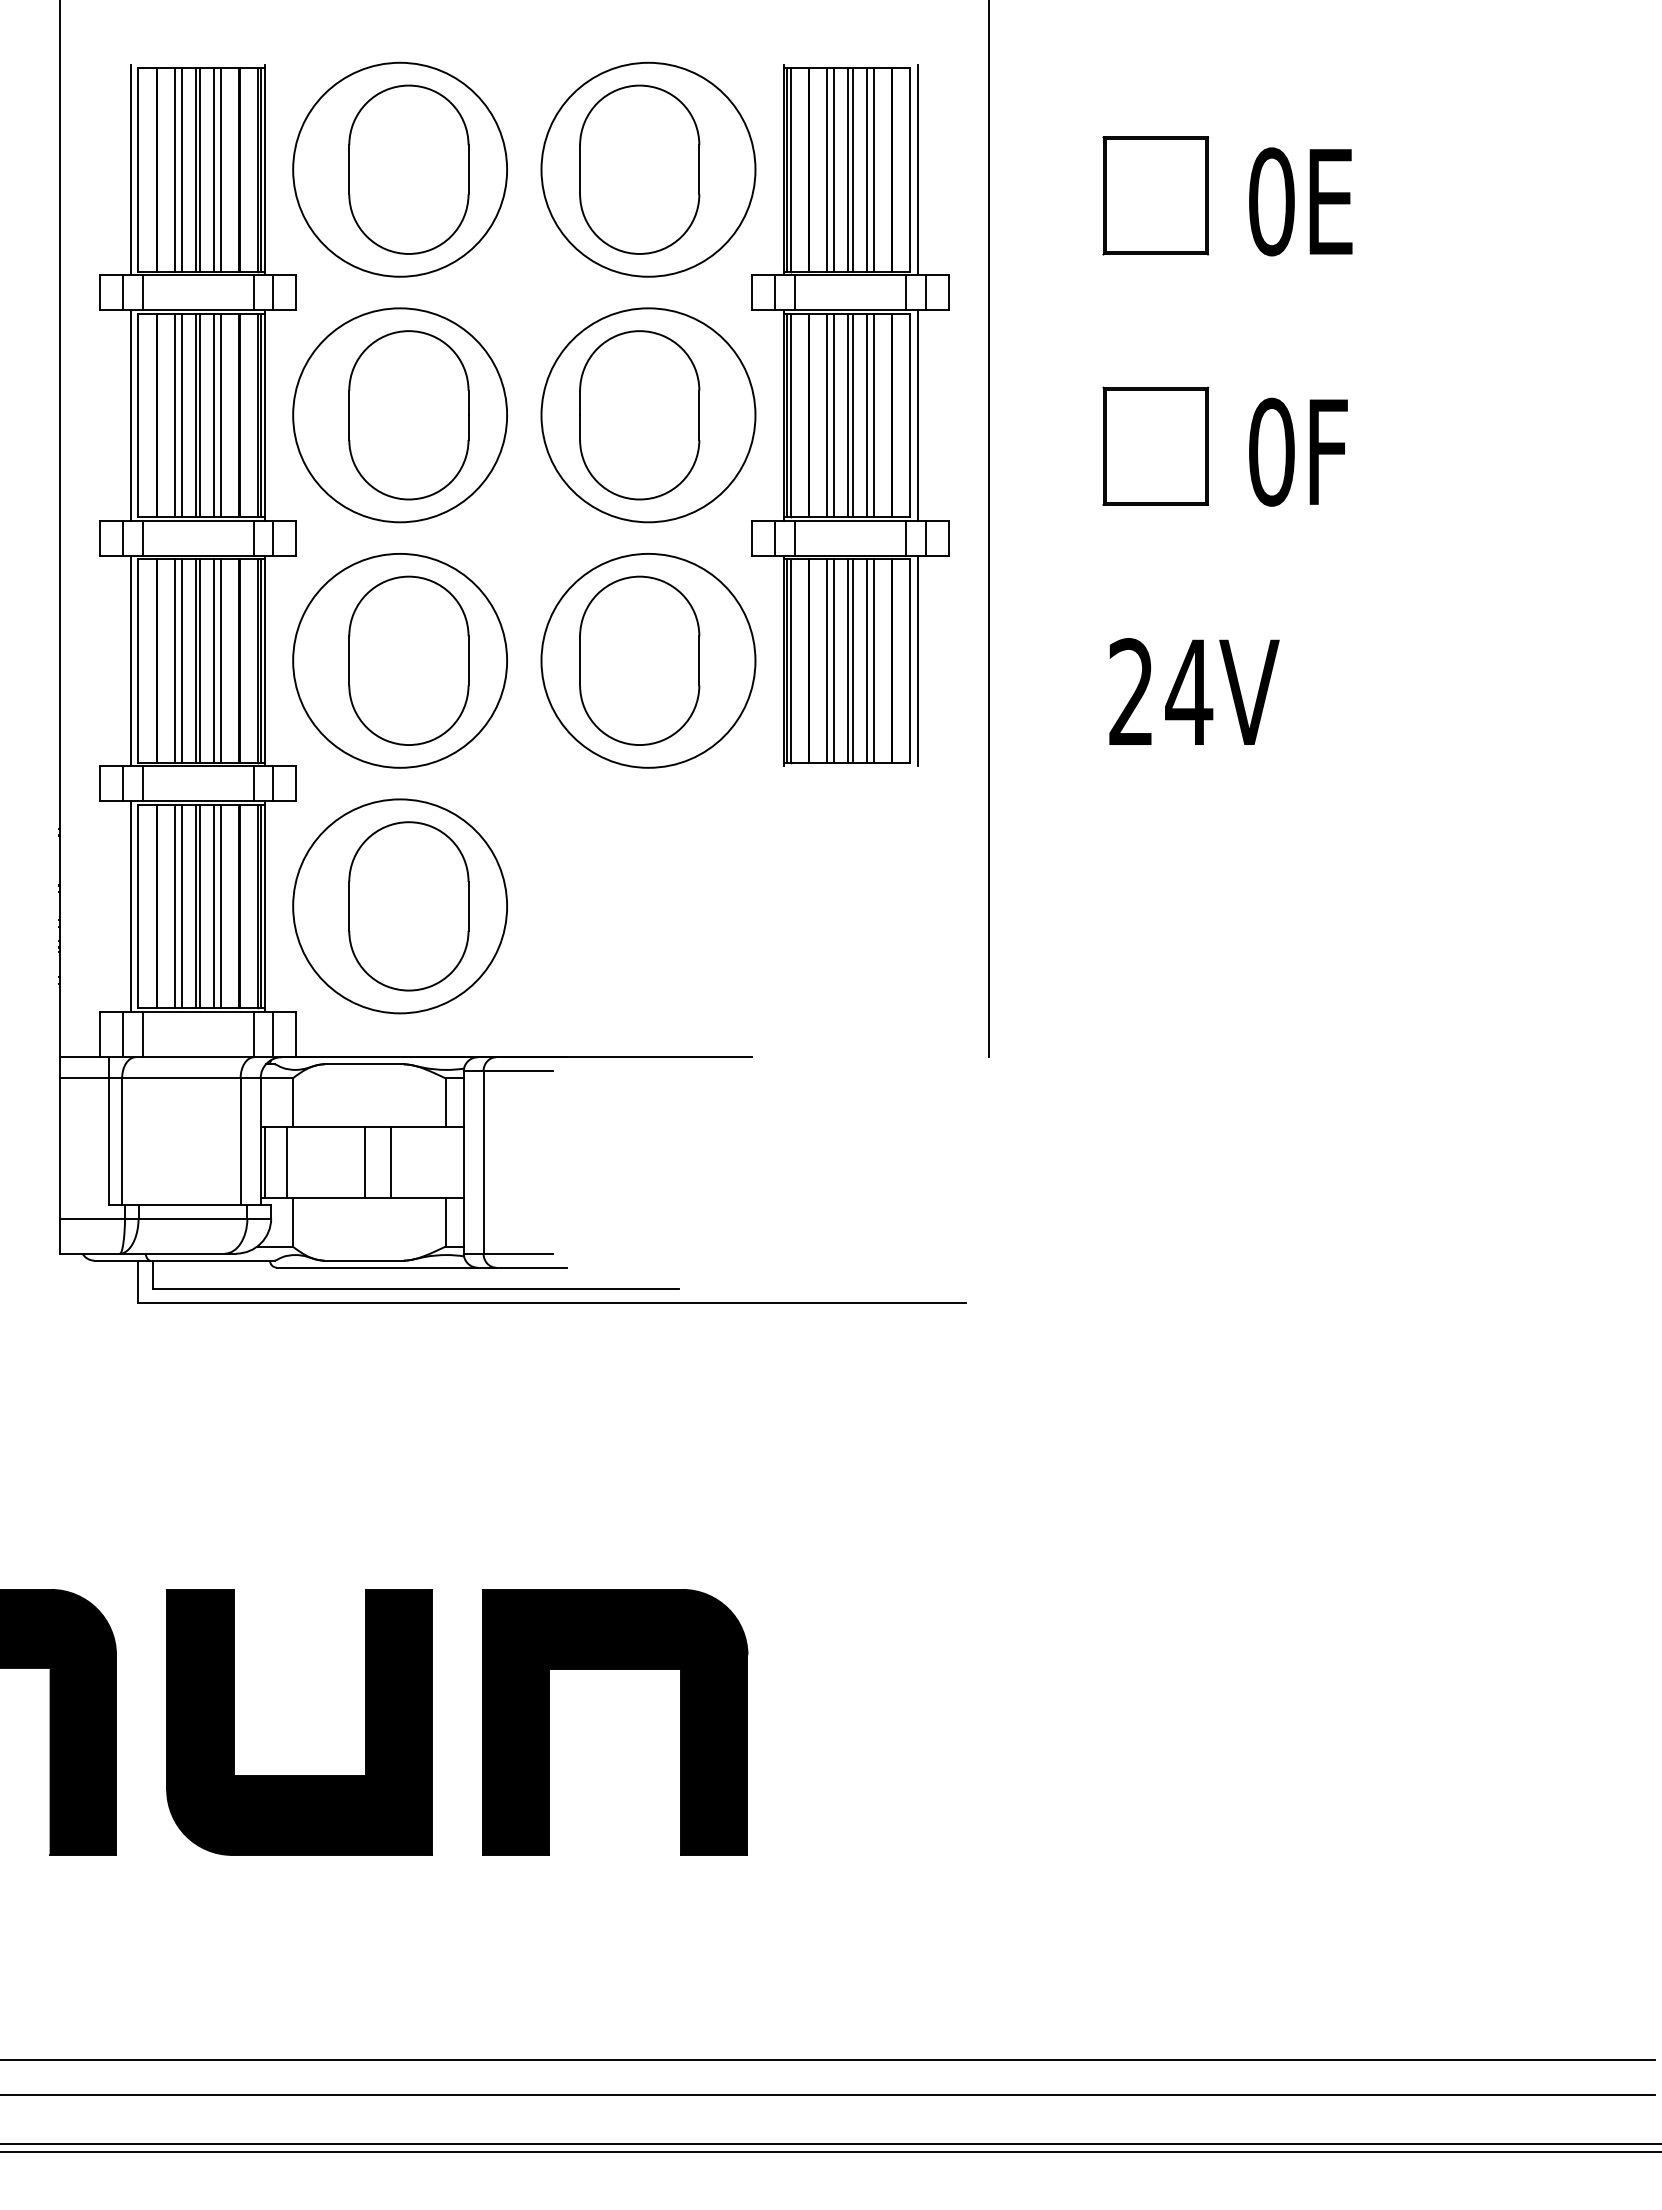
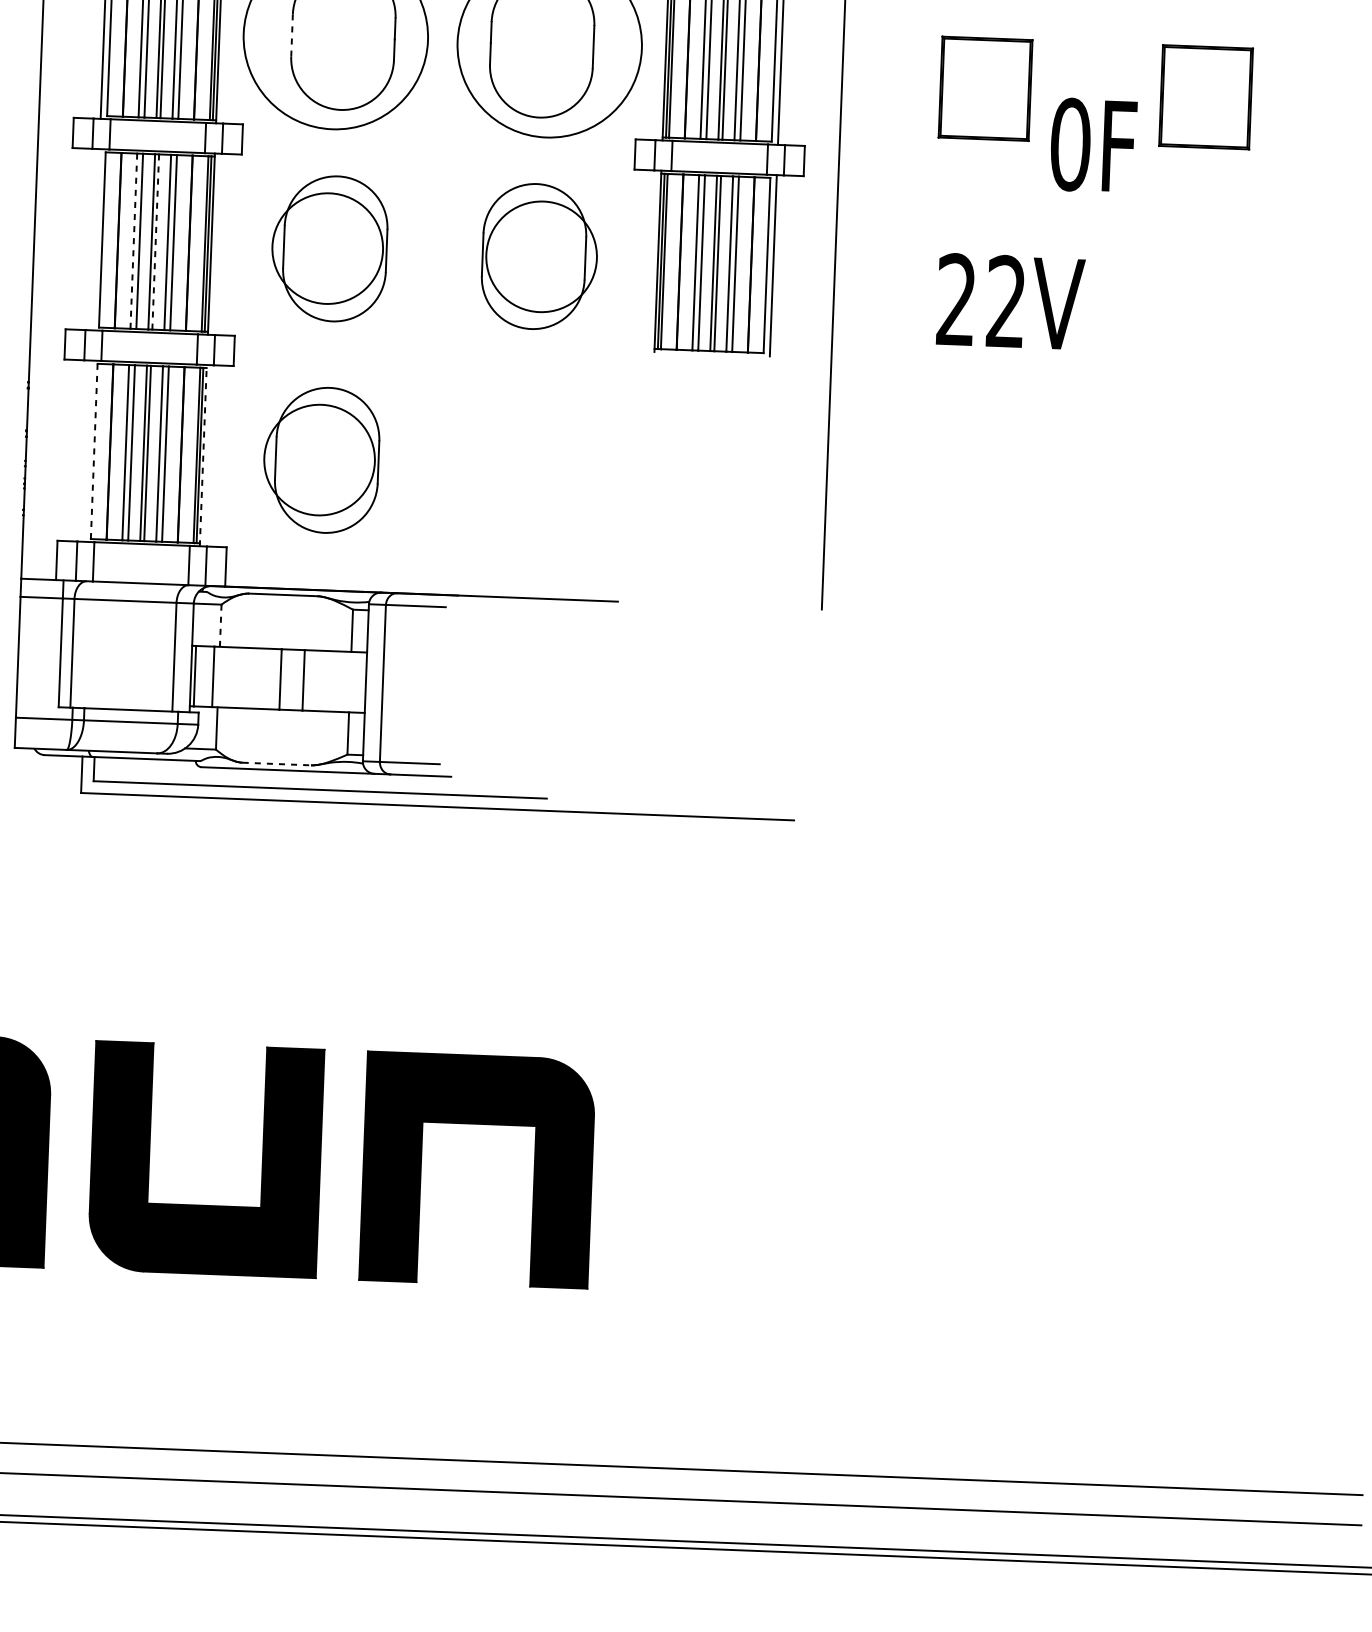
line: (349, 415) -> (292, 35), solid -> dashed
part: (1411, 445) -> (1205, 96), added
text: (1298, 451) -> (1093, 144), moved
line: (131, 660) -> (96, 239), removed
line: (175, 660) -> (134, 240), solid -> dashed
line: (200, 660) -> (155, 241), solid -> dashed
circle: (400, 660) -> (328, 248), size x0.6
circle: (648, 660) -> (541, 256), size x0.6
text: (1189, 691) -> (1006, 301), 24V -> 22V
line: (265, 905) -> (203, 454), solid -> dashed
line: (131, 906) -> (88, 451), removed
line: (138, 906) -> (94, 451), solid -> dashed
circle: (400, 906) -> (319, 460), size x0.6
line: (292, 1102) -> (220, 625), solid -> dashed
line: (364, 1260) -> (277, 763), solid -> dashed

